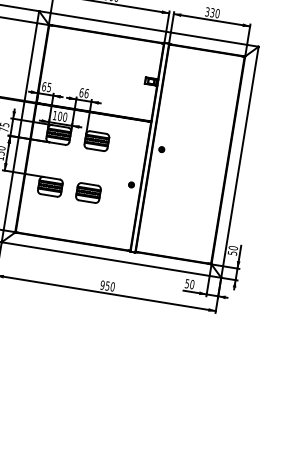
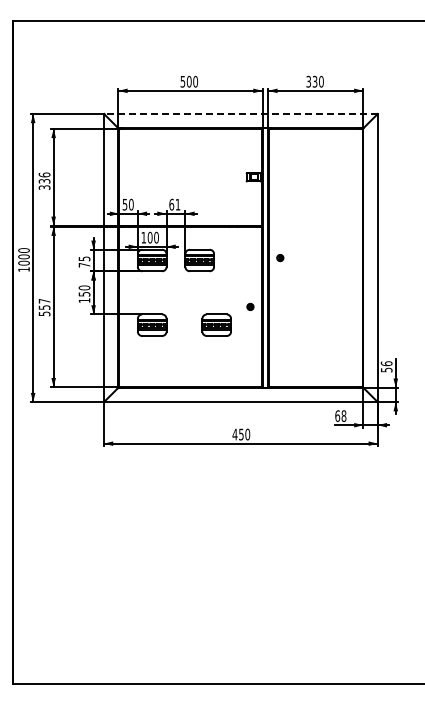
line: (148, 28) -> (240, 113), solid -> dashed
text: (46, 86) -> (127, 204), 65 -> 50
text: (86, 93) -> (177, 204), 66 -> 61
part: (88, 192) -> (216, 324), moved
text: (233, 247) -> (386, 363), 50 -> 56
text: (189, 283) -> (340, 415), 50 -> 68
text: (102, 285) -> (234, 434), 950 -> 450

